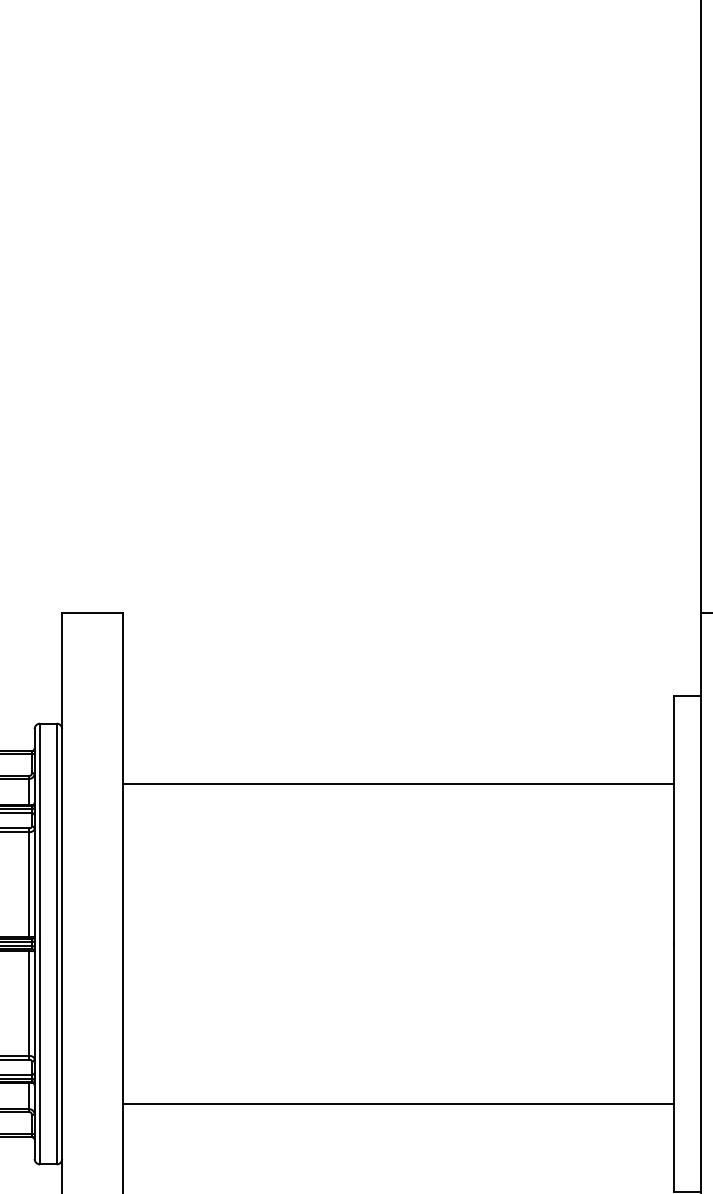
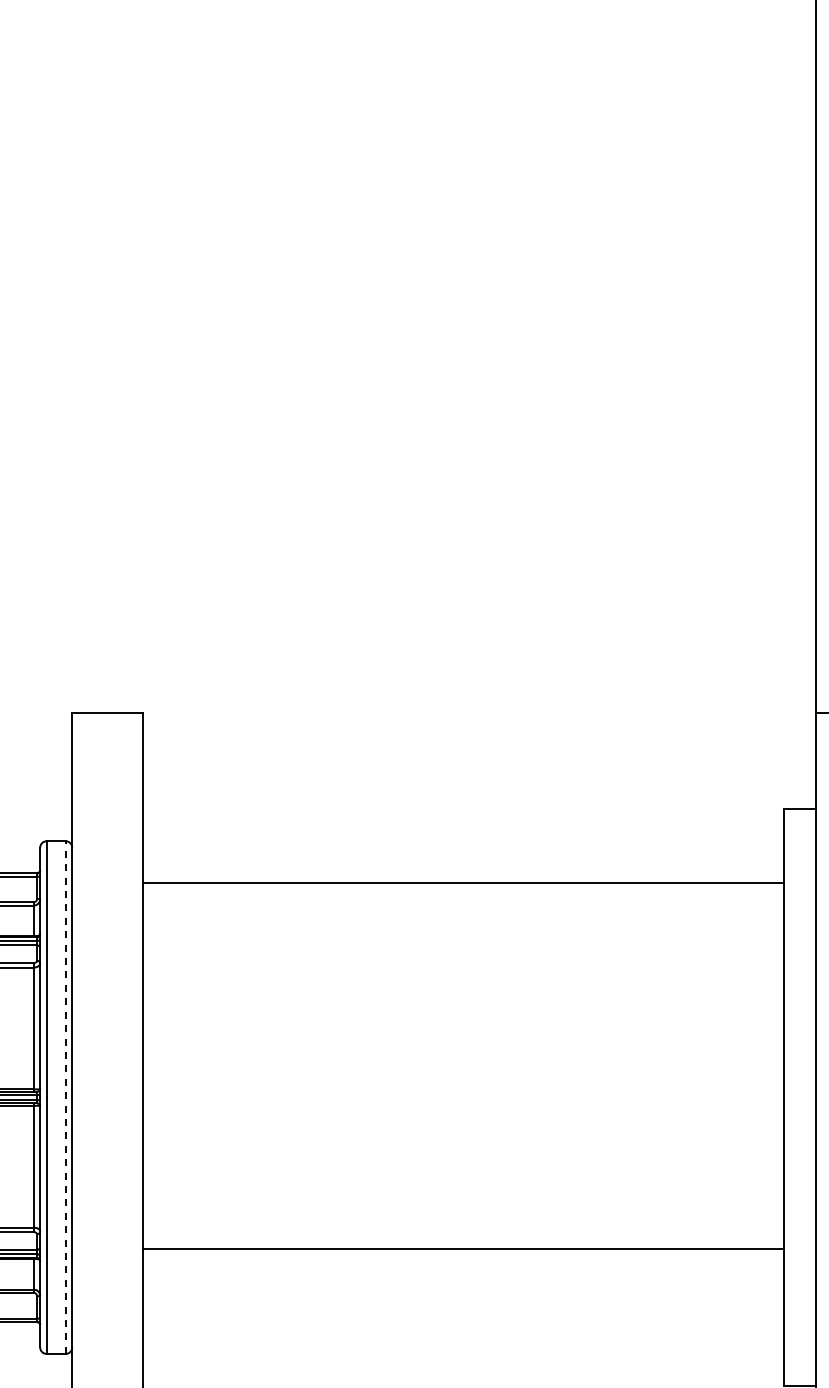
line: (397, 784) -> (462, 882), moved
line: (56, 943) -> (65, 1097), solid -> dashed
line: (397, 1103) -> (462, 1249), moved

